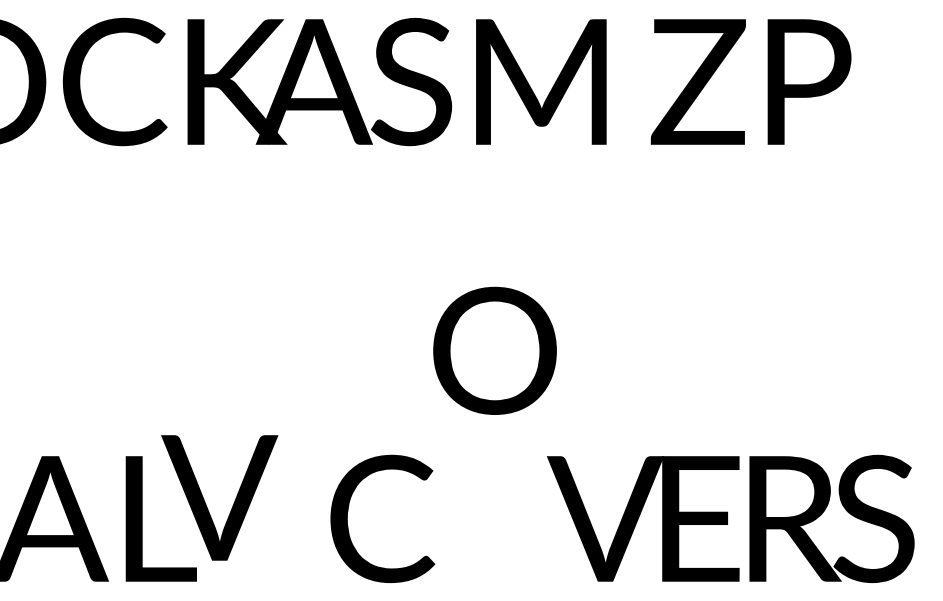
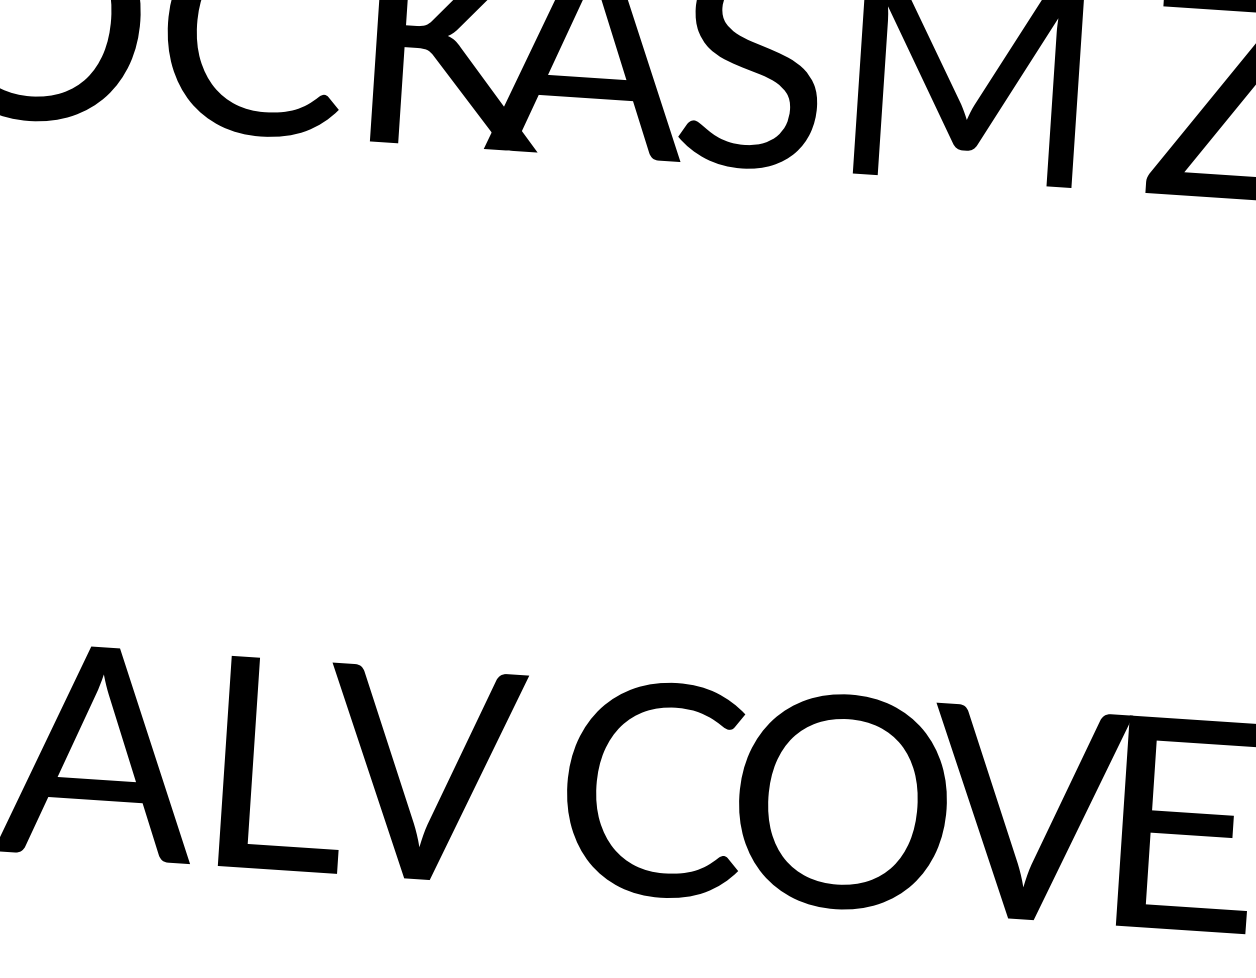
text: (494, 350) -> (842, 801), moved
text: (219, 497) -> (423, 773), moved

